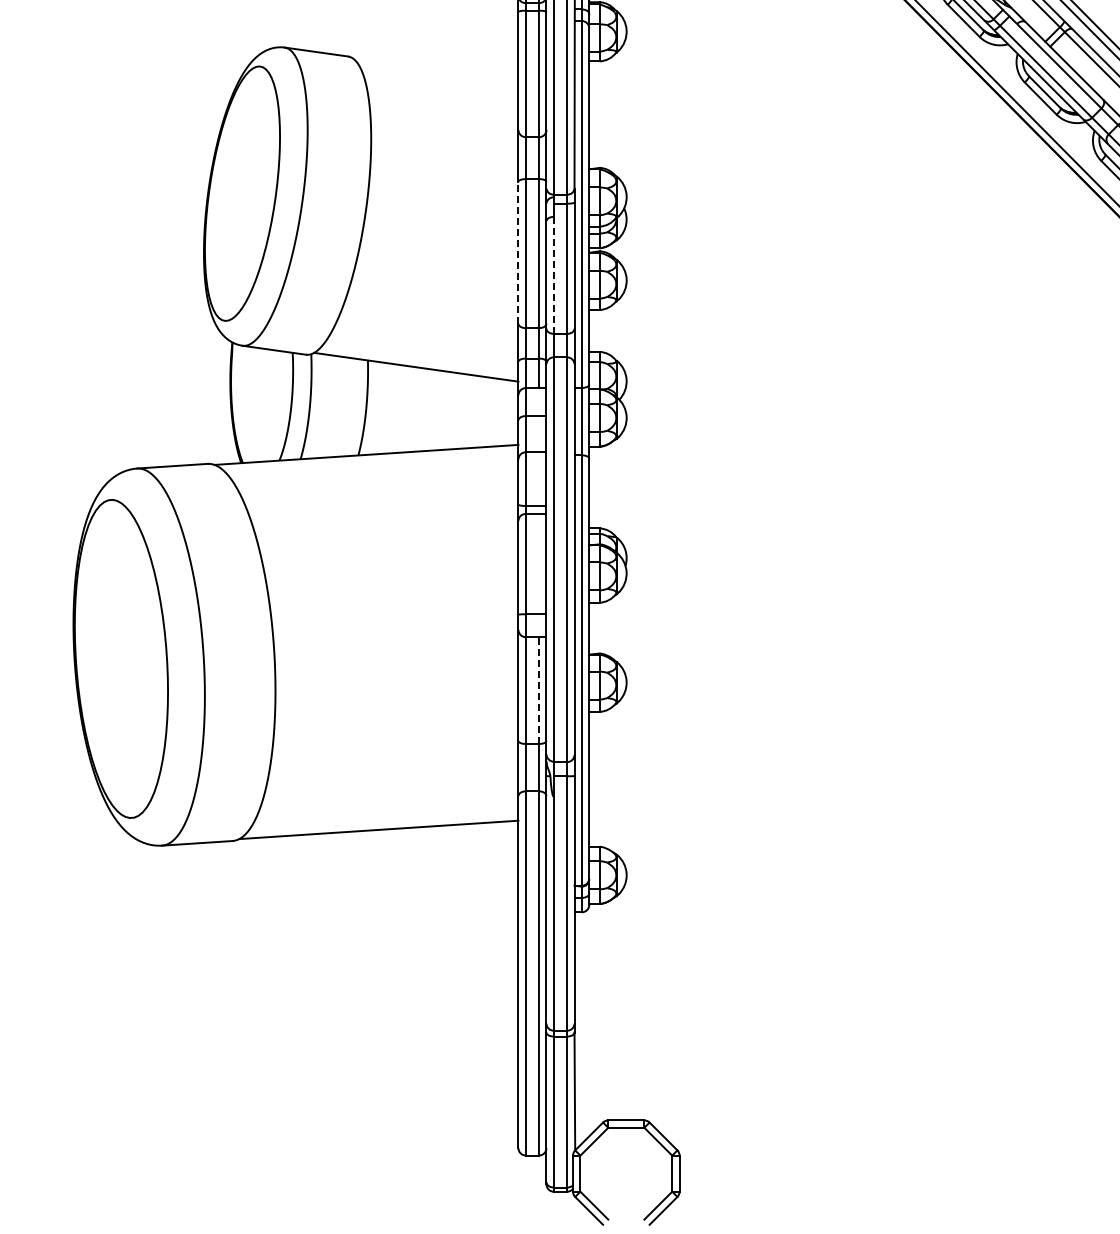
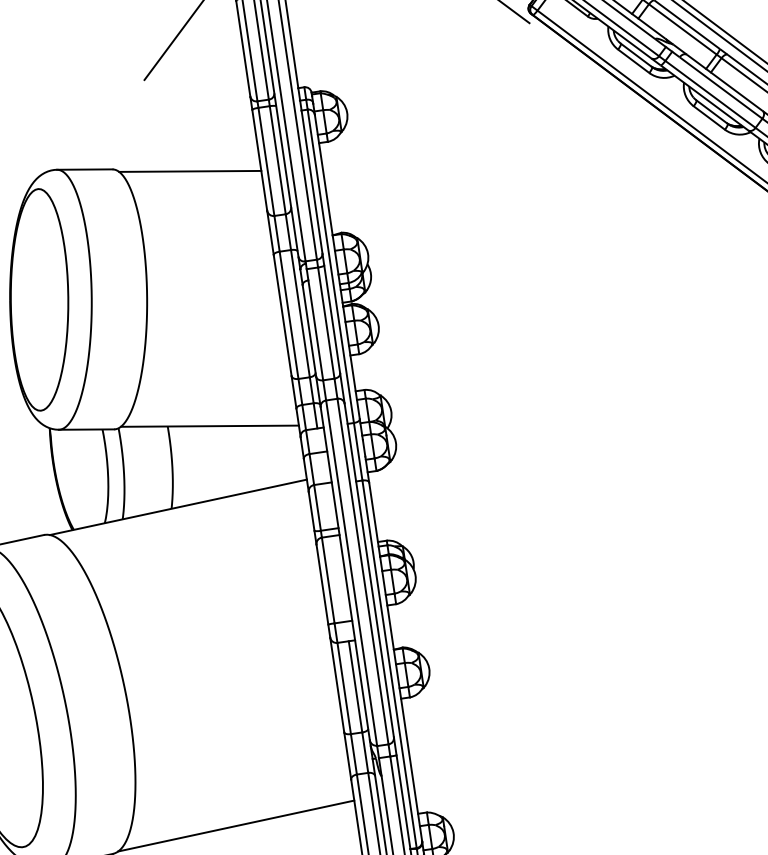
line: (436, 71) -> (189, 171), added
line: (518, 252) -> (282, 315), dashed -> solid
line: (553, 275) -> (315, 330), dashed -> solid
line: (539, 690) -> (355, 686), dashed -> solid

